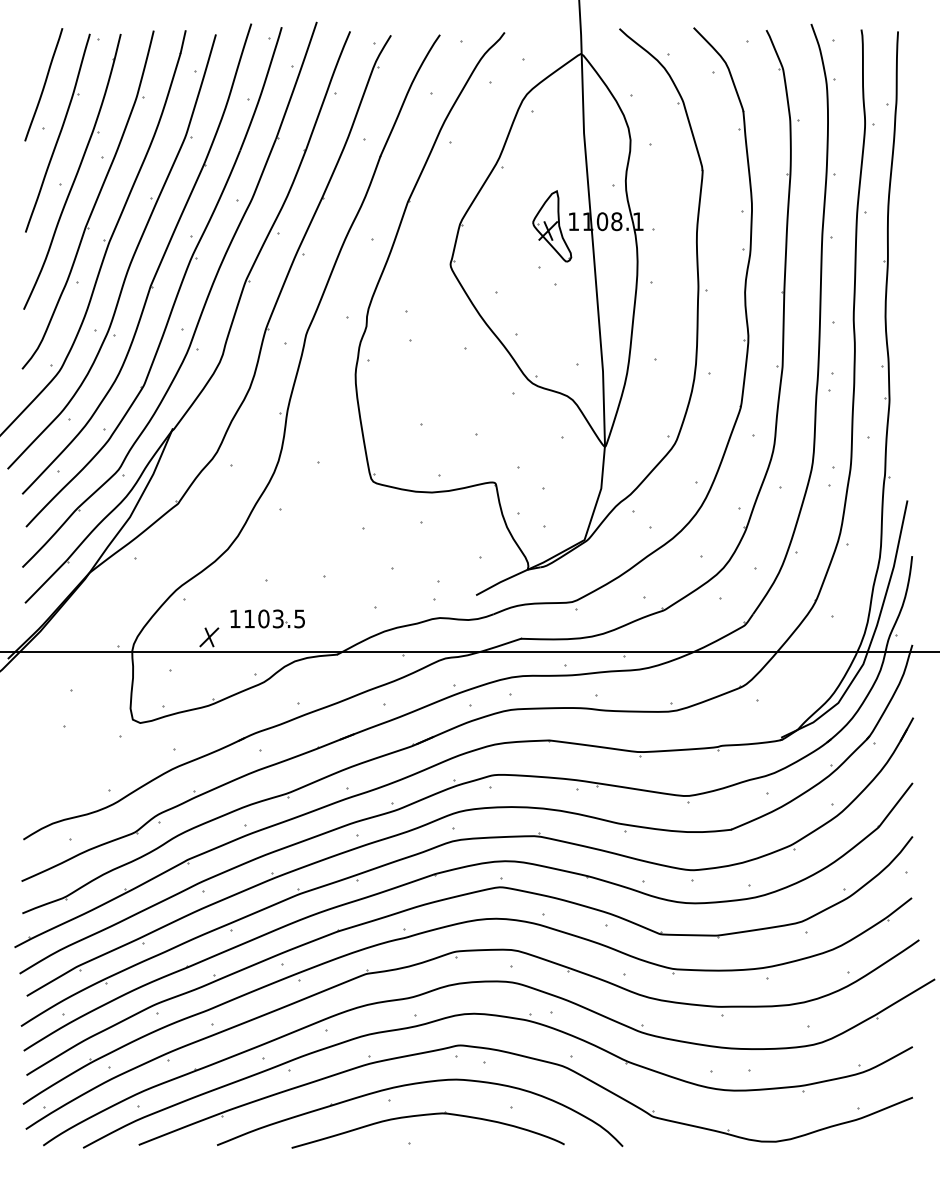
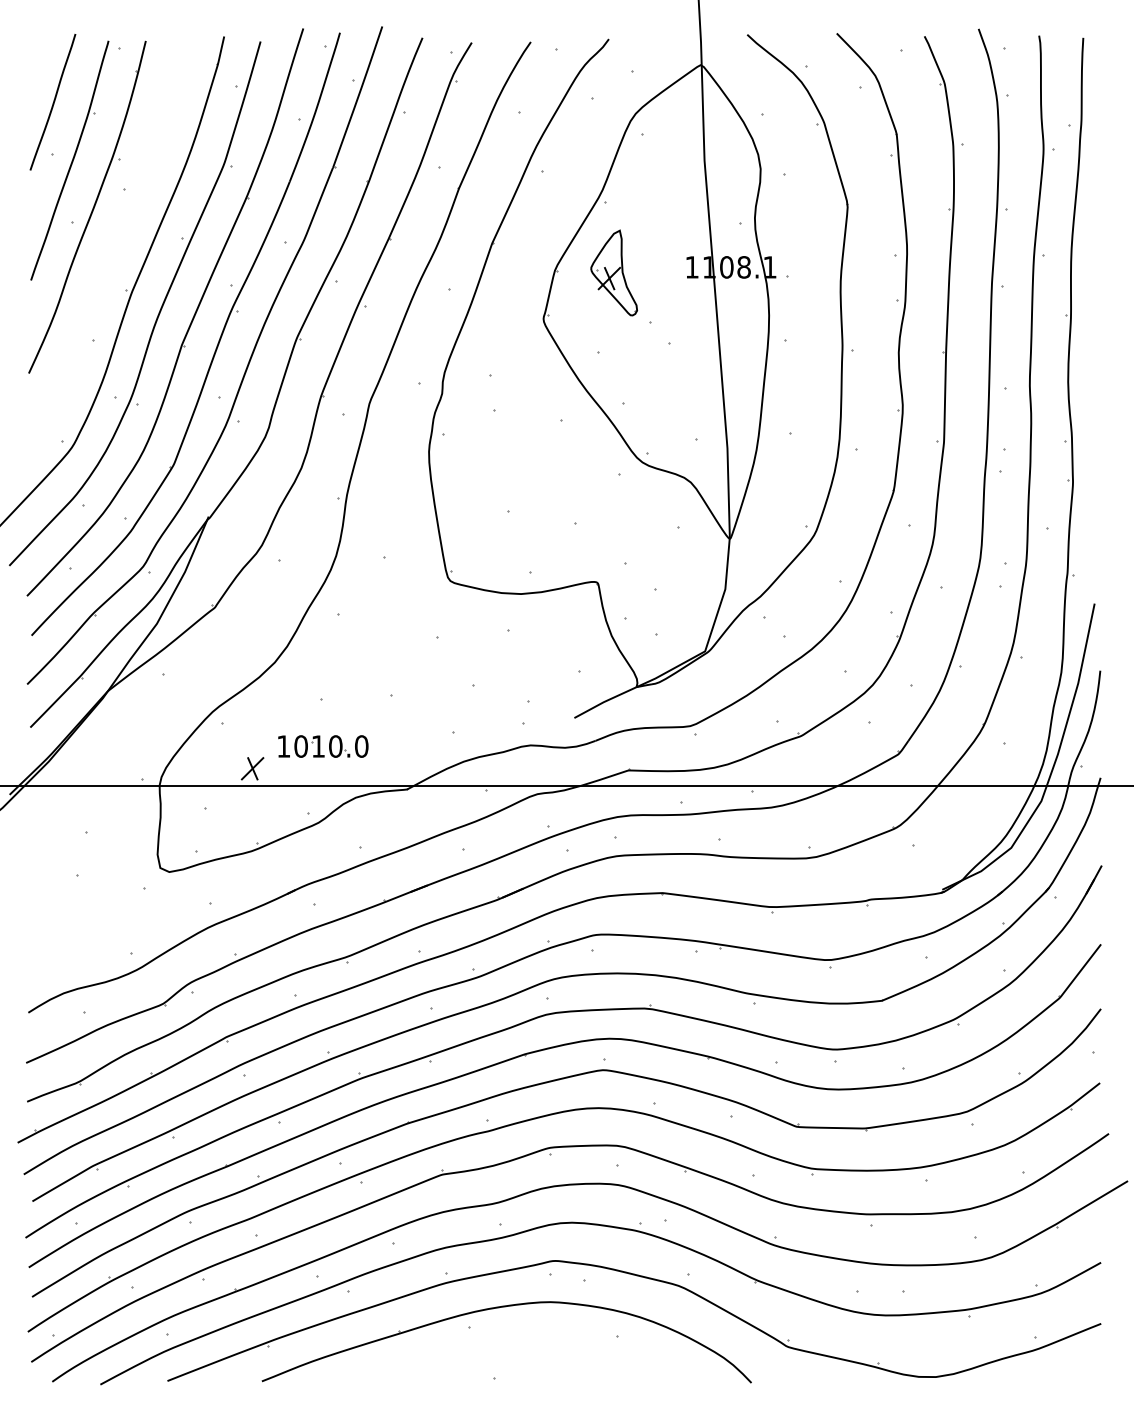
part: (94, 202) -> (114, 244), removed
part: (551, 225) -> (613, 272), moved
text: (274, 618) -> (331, 746), 1103.5 -> 1010.0
part: (428, 1115) -> (516, 1345), removed

